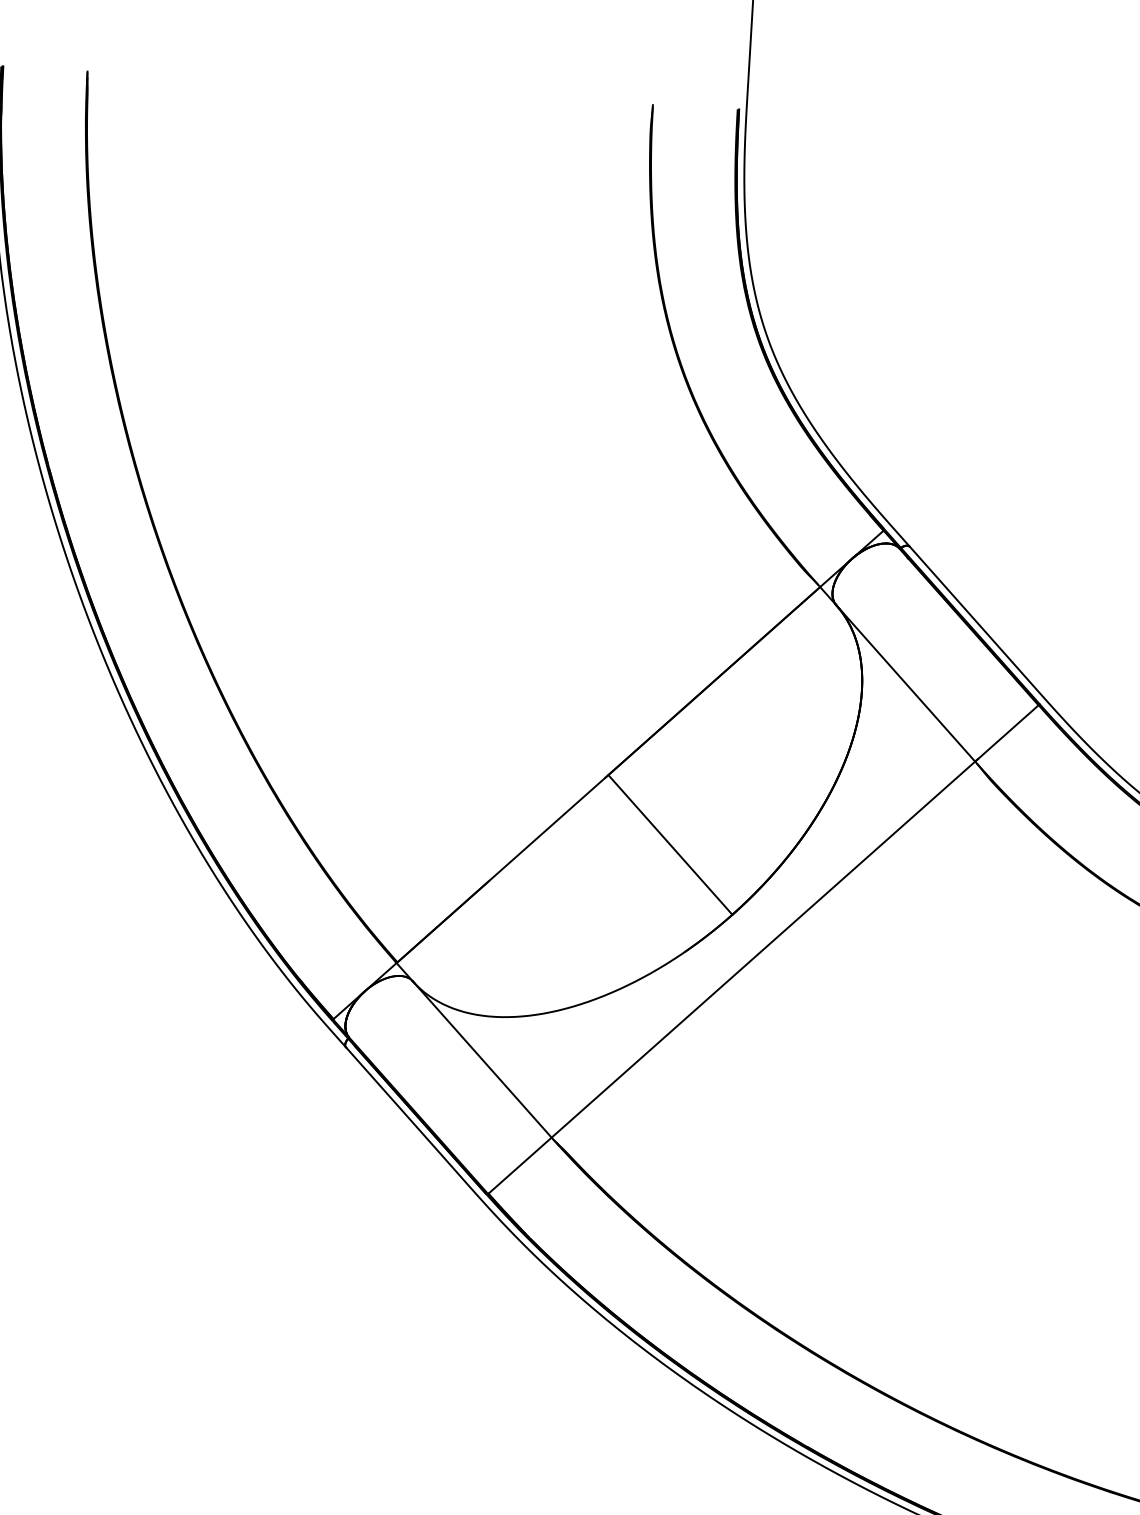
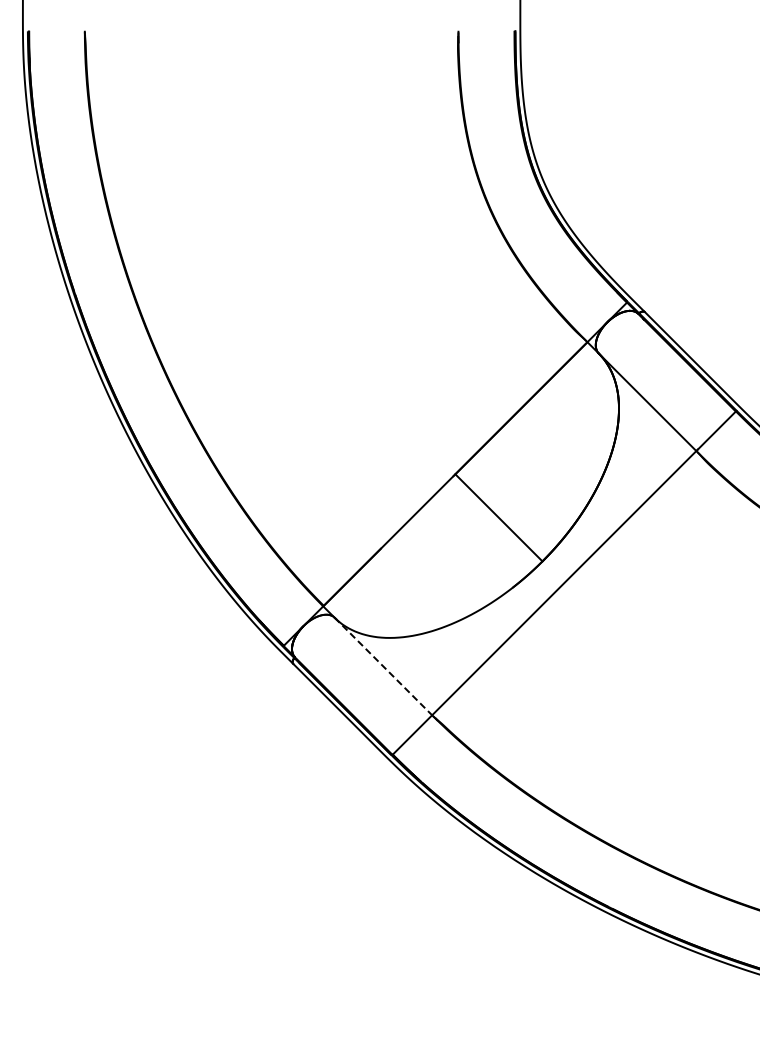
line: (482, 1059) -> (383, 666), solid -> dashed

